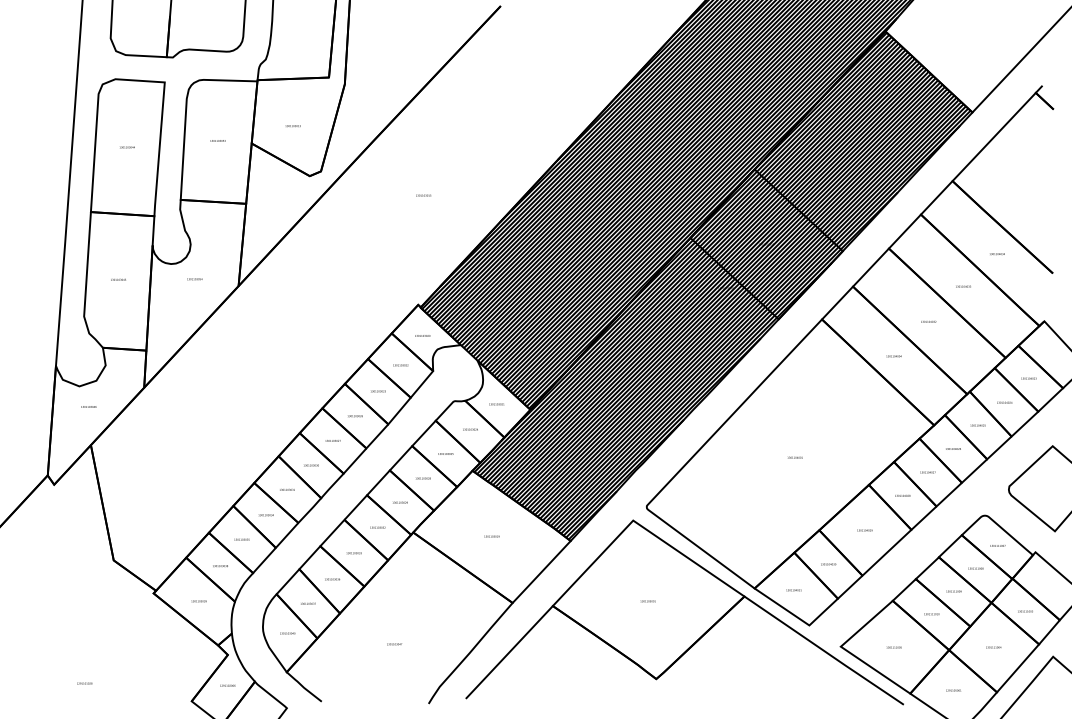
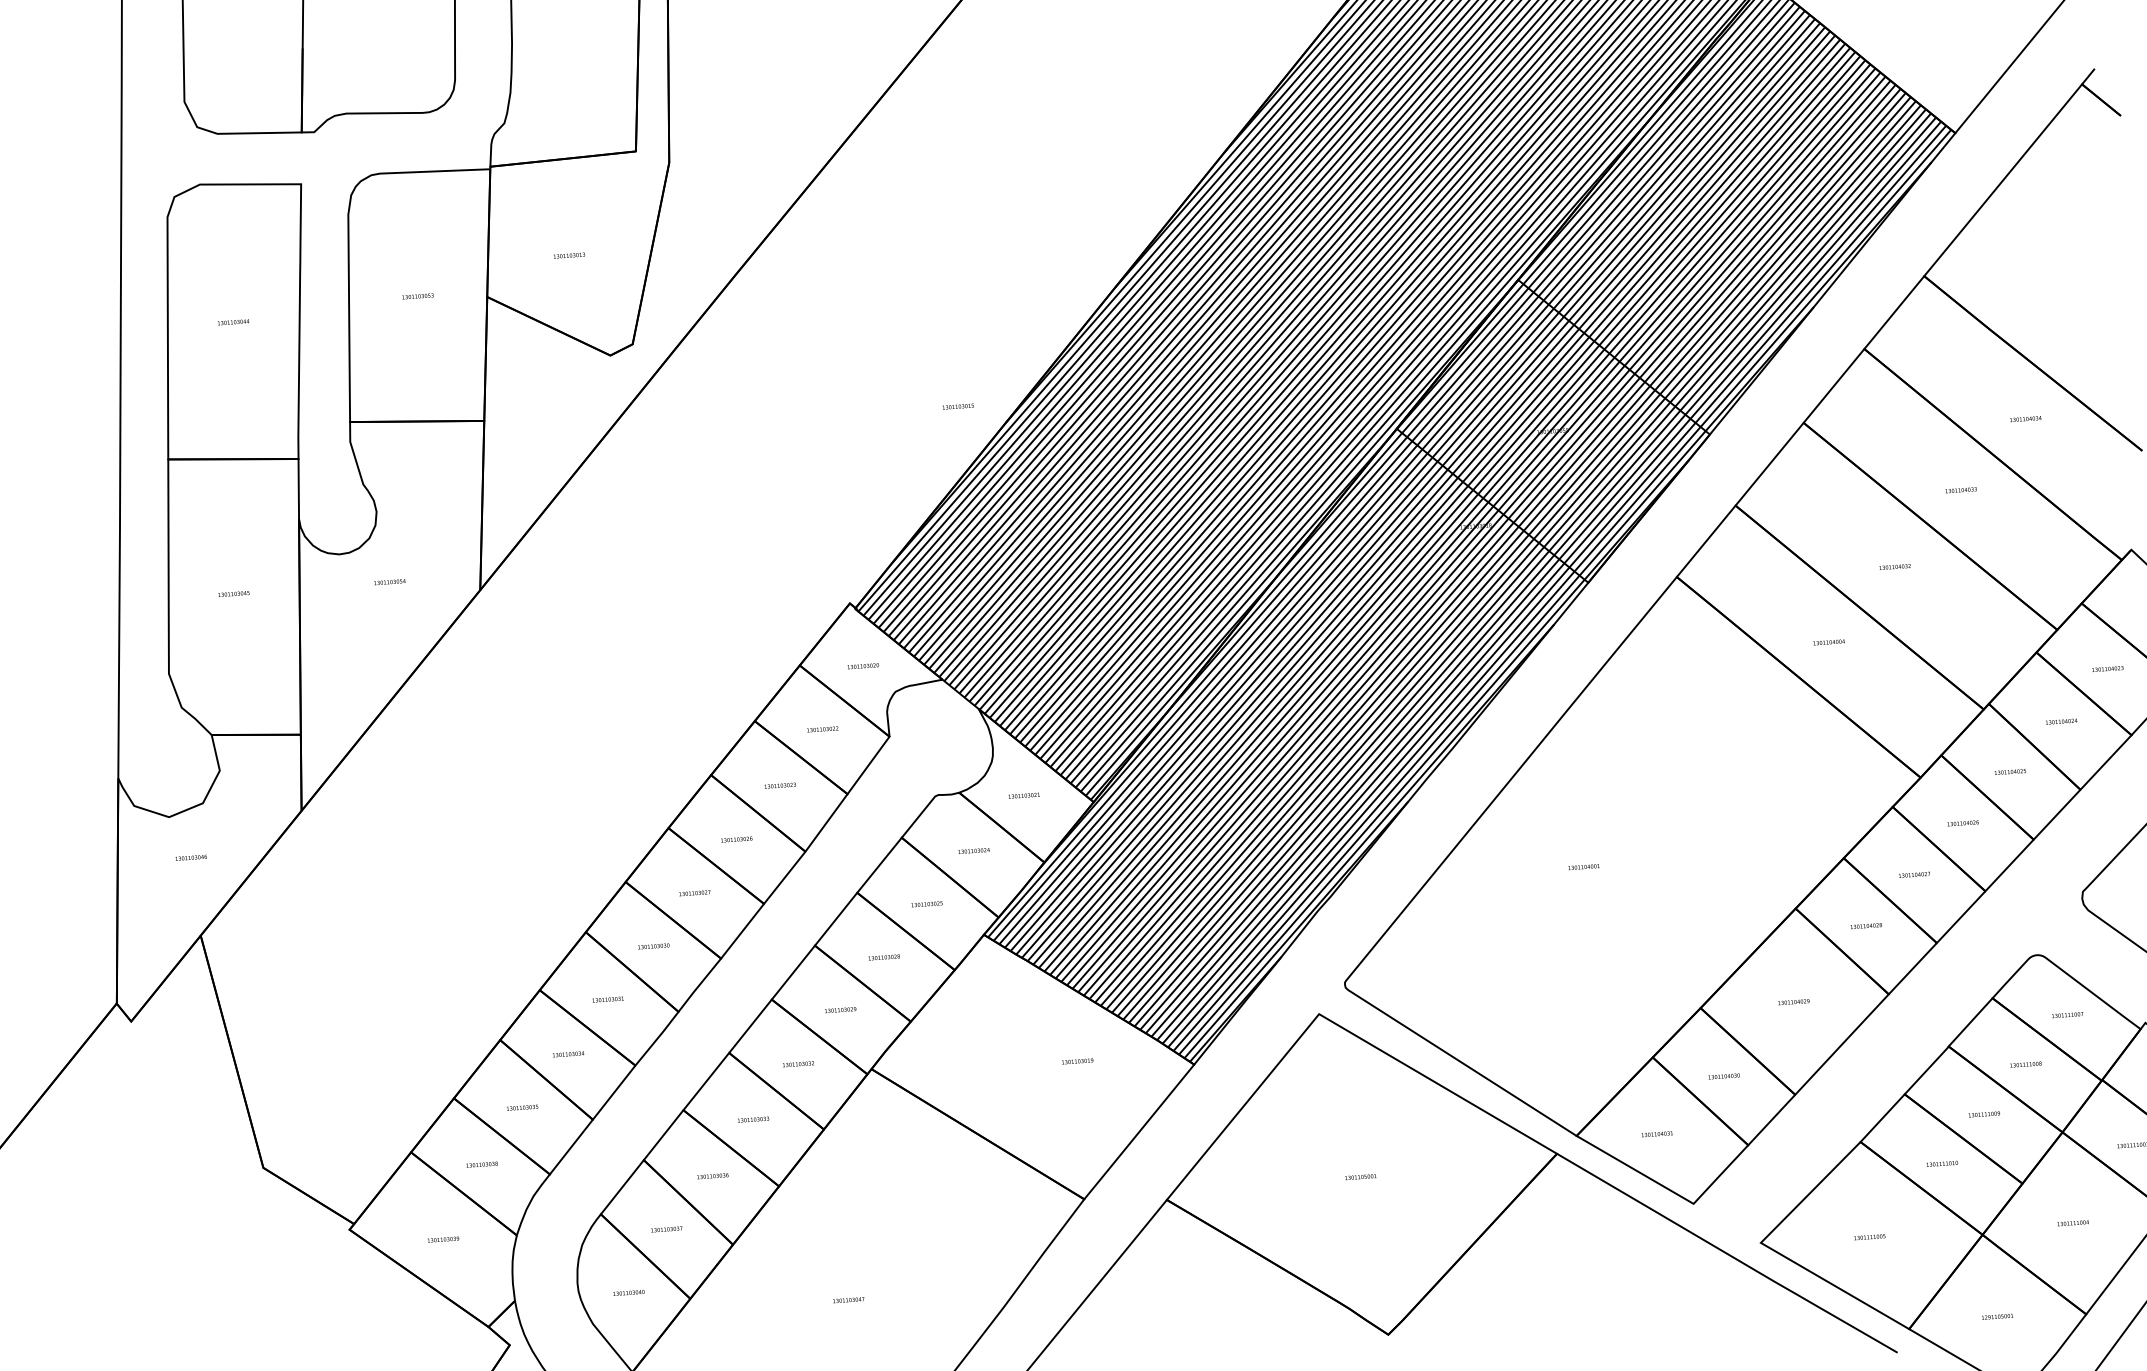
text: (423, 195) -> (958, 406), moved
text: (795, 457) -> (1584, 866), moved
text: (491, 536) -> (1076, 1061), moved

